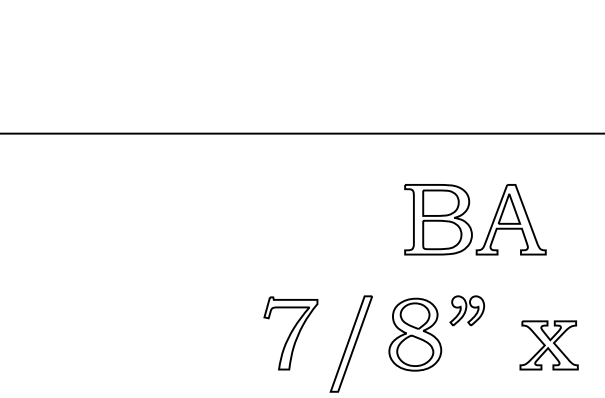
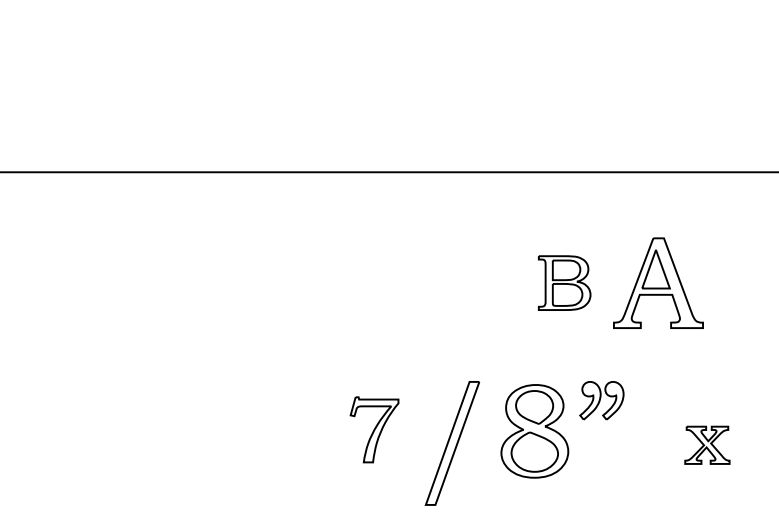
part: (438, 219) -> (564, 282), size x0.6
part: (290, 333) -> (374, 429), size x0.7
part: (549, 345) -> (707, 445), size x0.6

